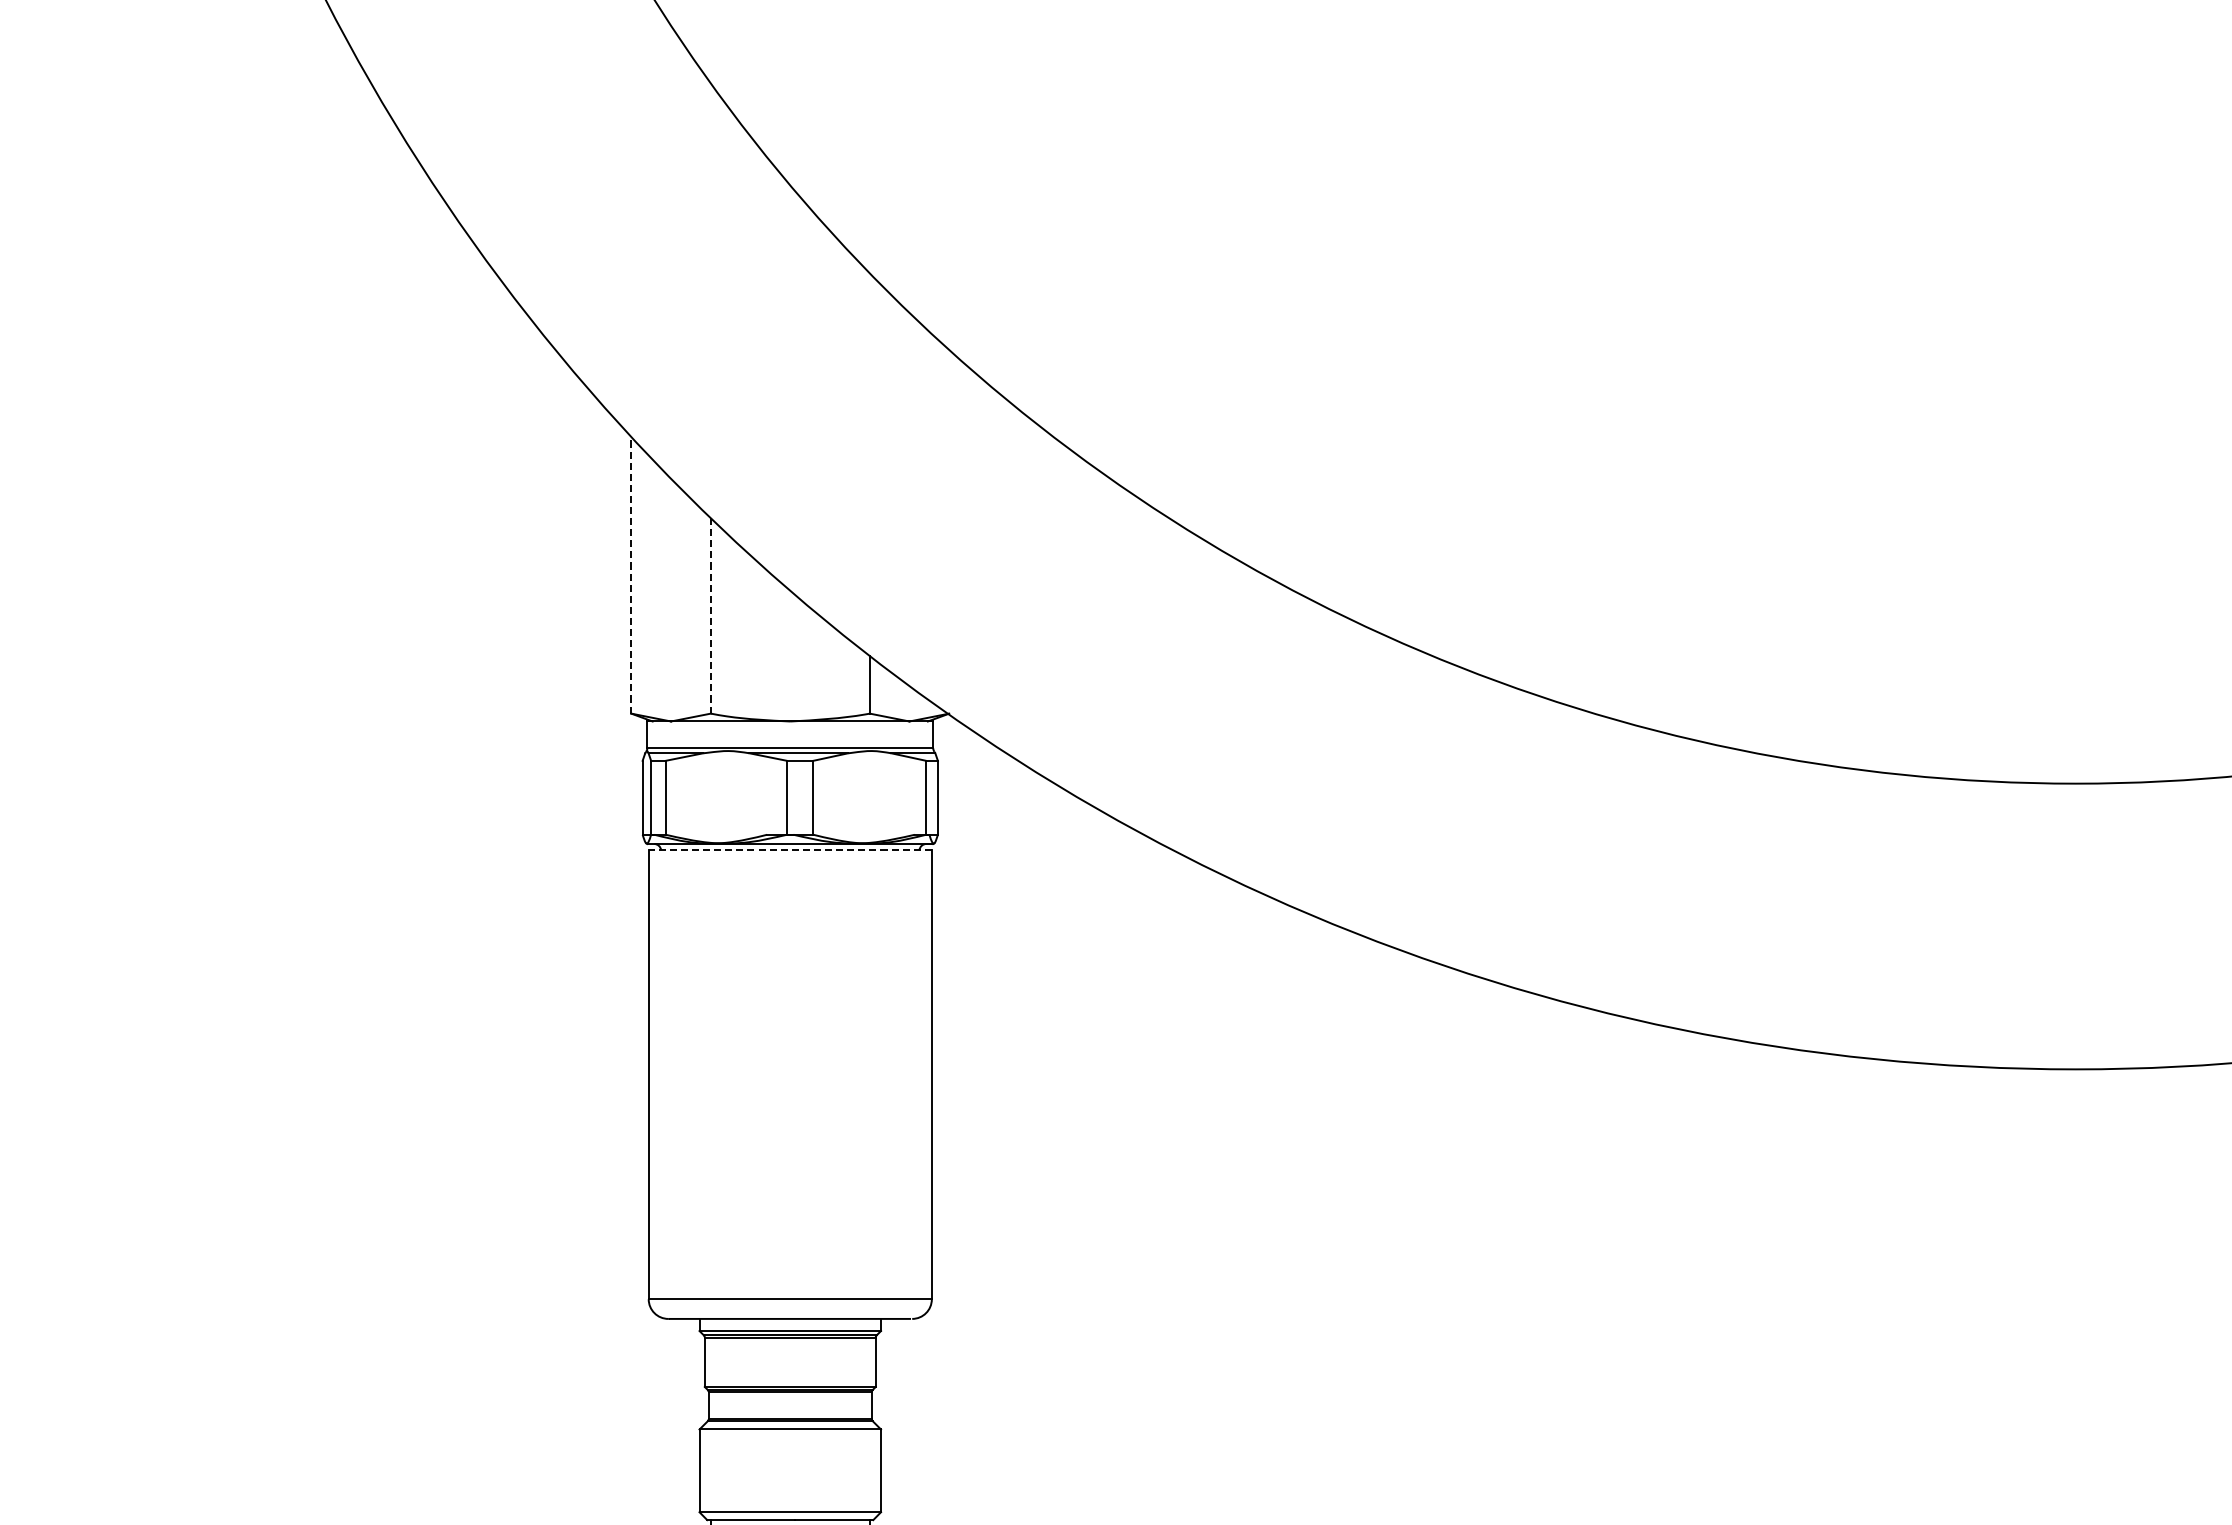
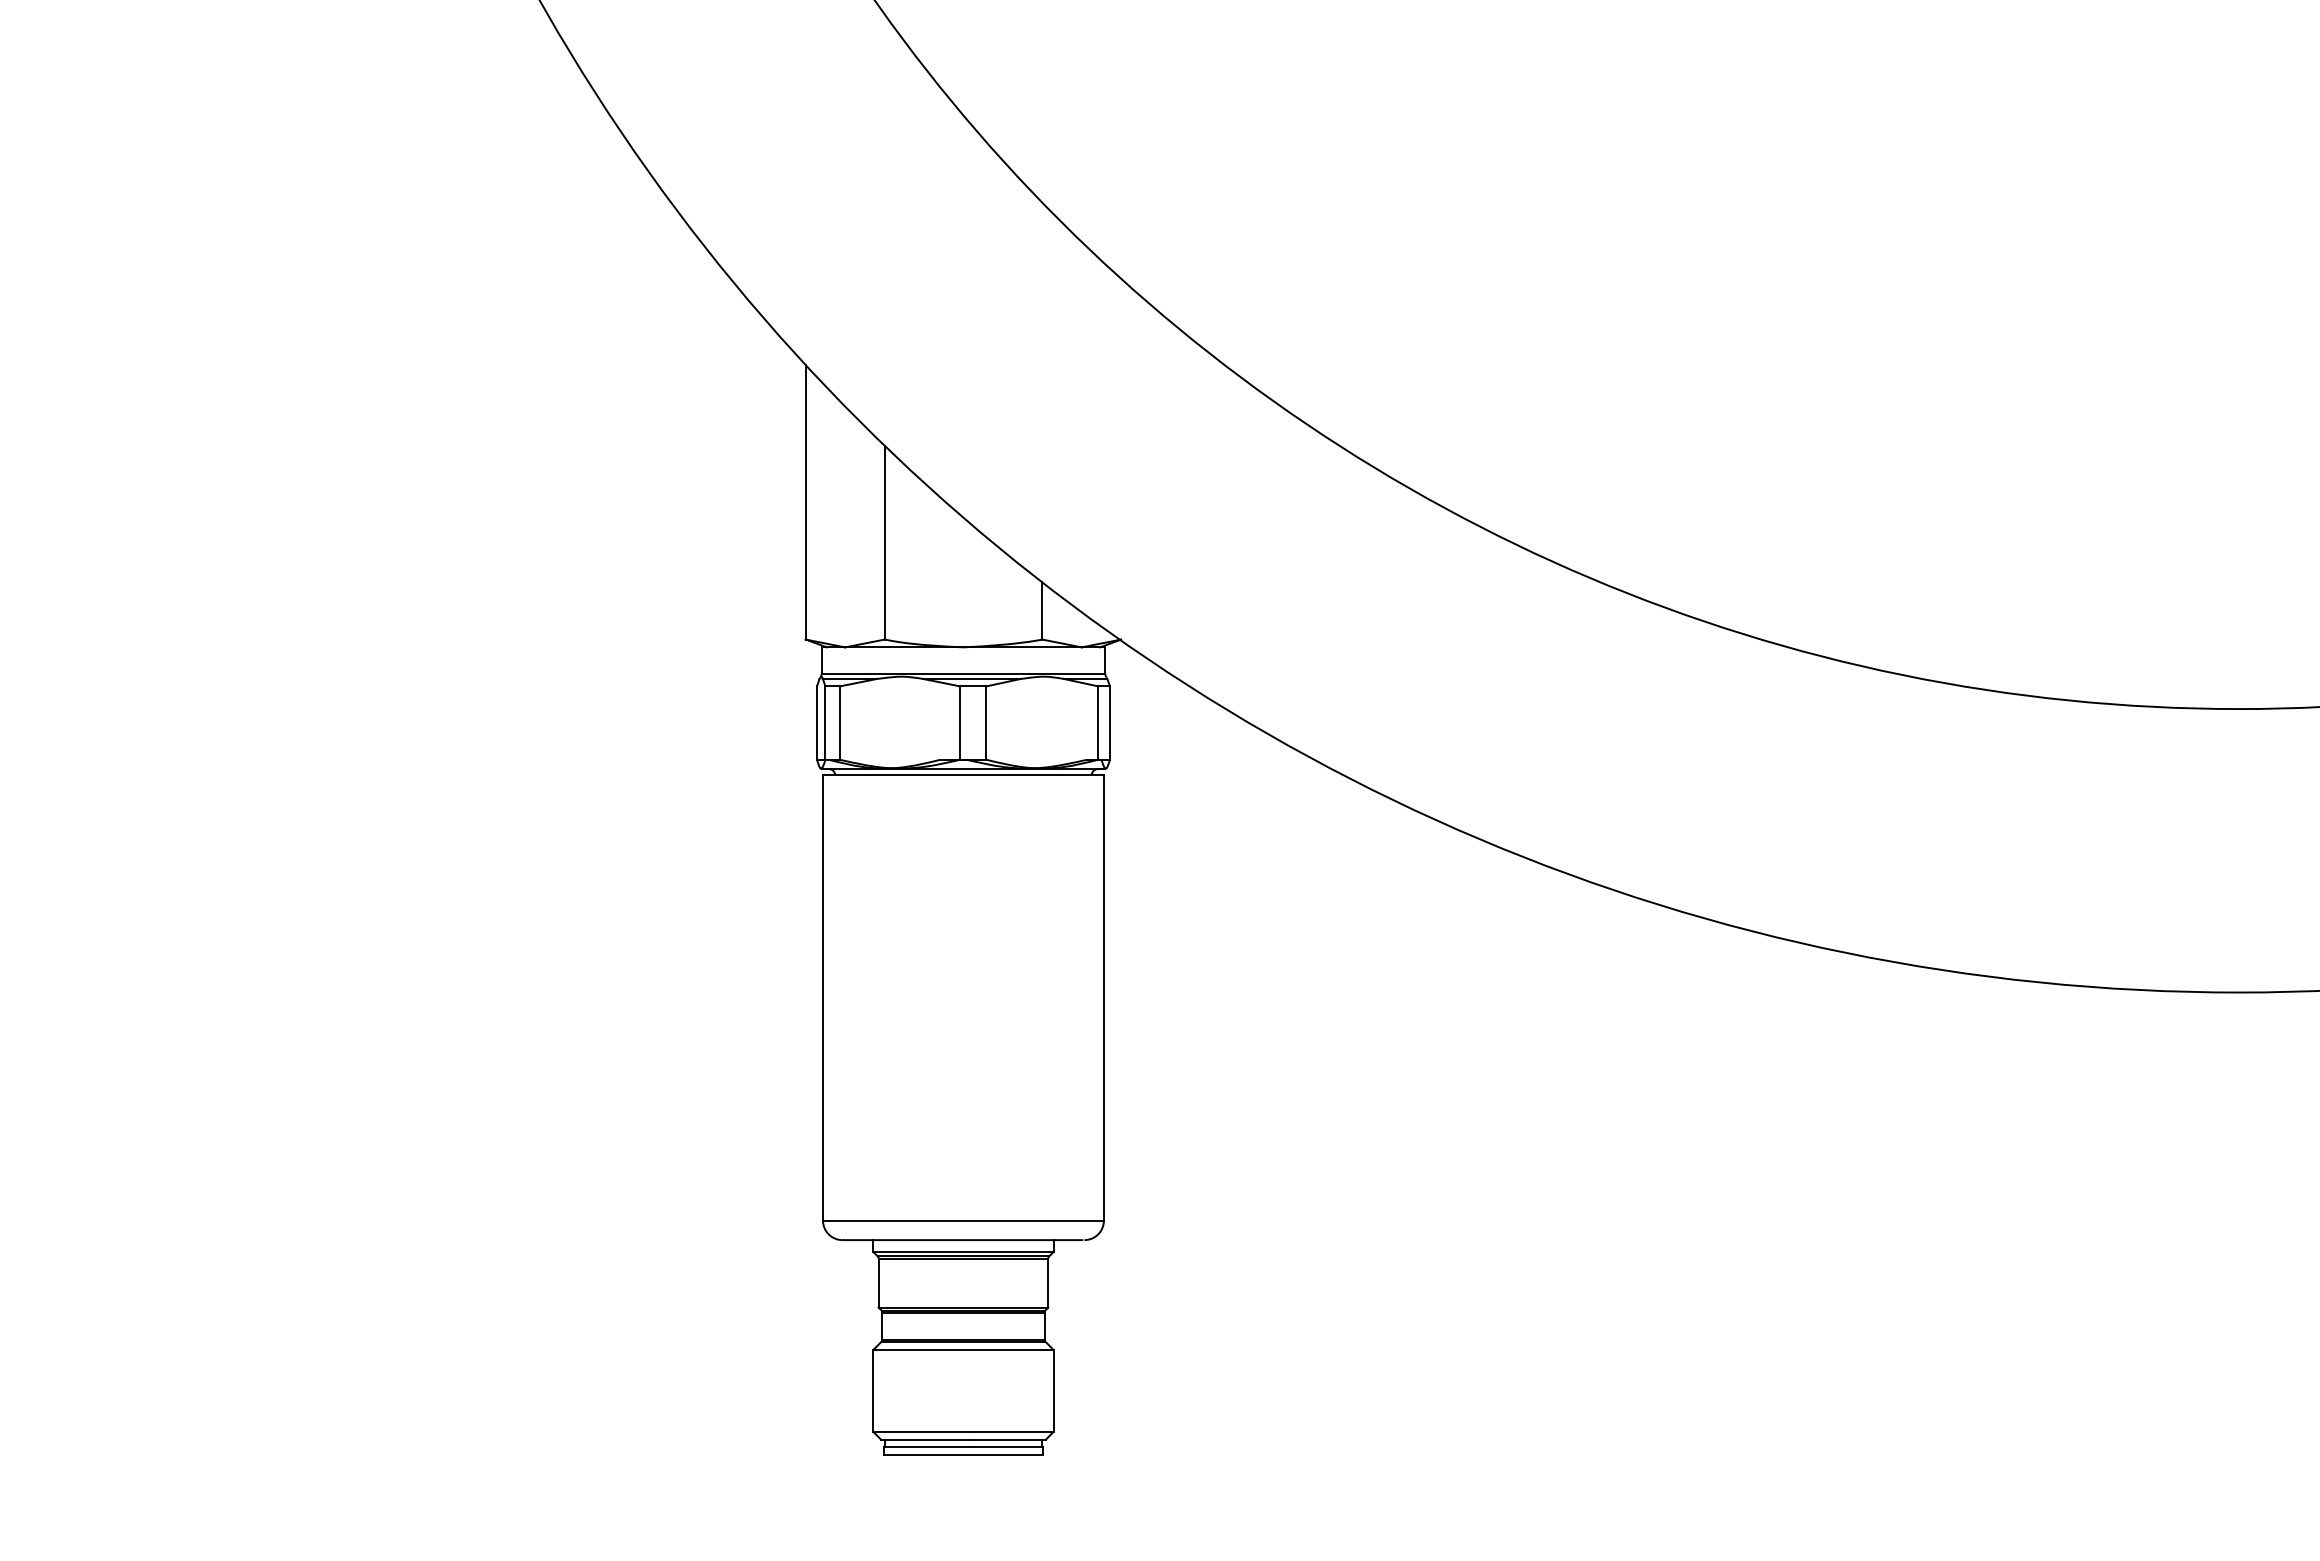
line: (631, 574) -> (805, 501), dashed -> solid
line: (710, 615) -> (884, 542), dashed -> solid
line: (790, 849) -> (963, 774), dashed -> solid

